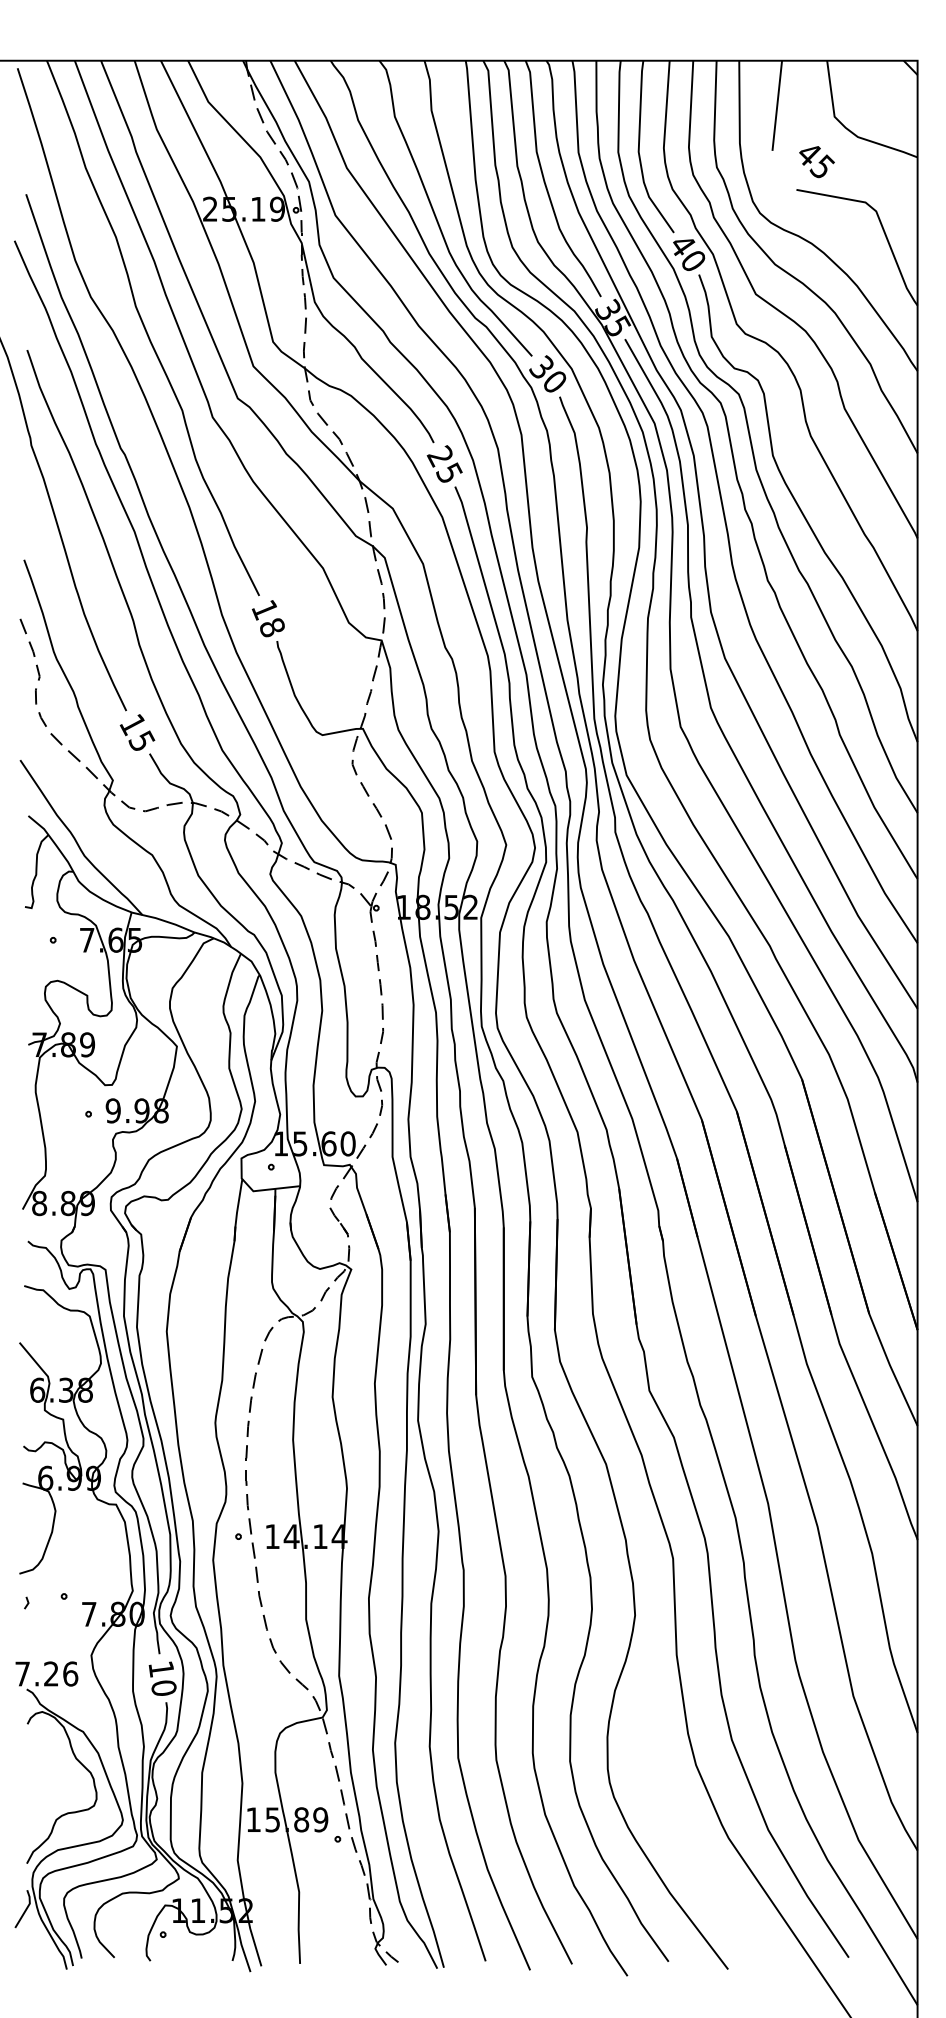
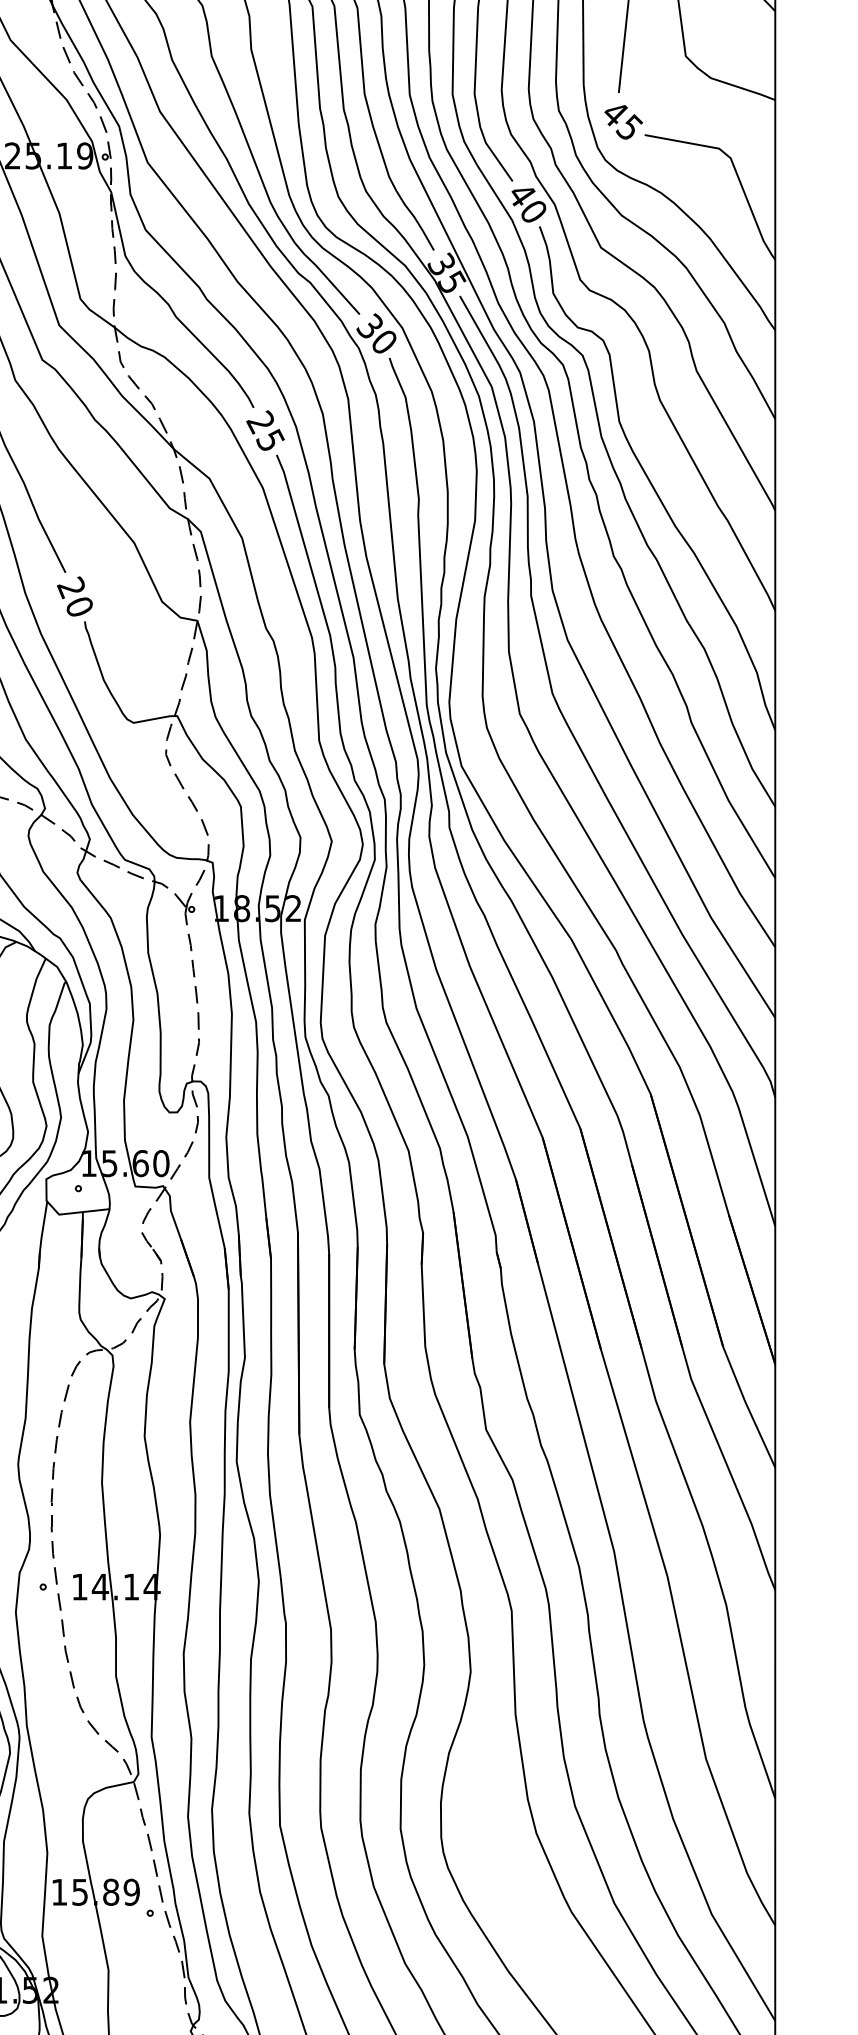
text: (816, 162) -> (623, 122), moved
text: (267, 618) -> (74, 597), 18 -> 20

